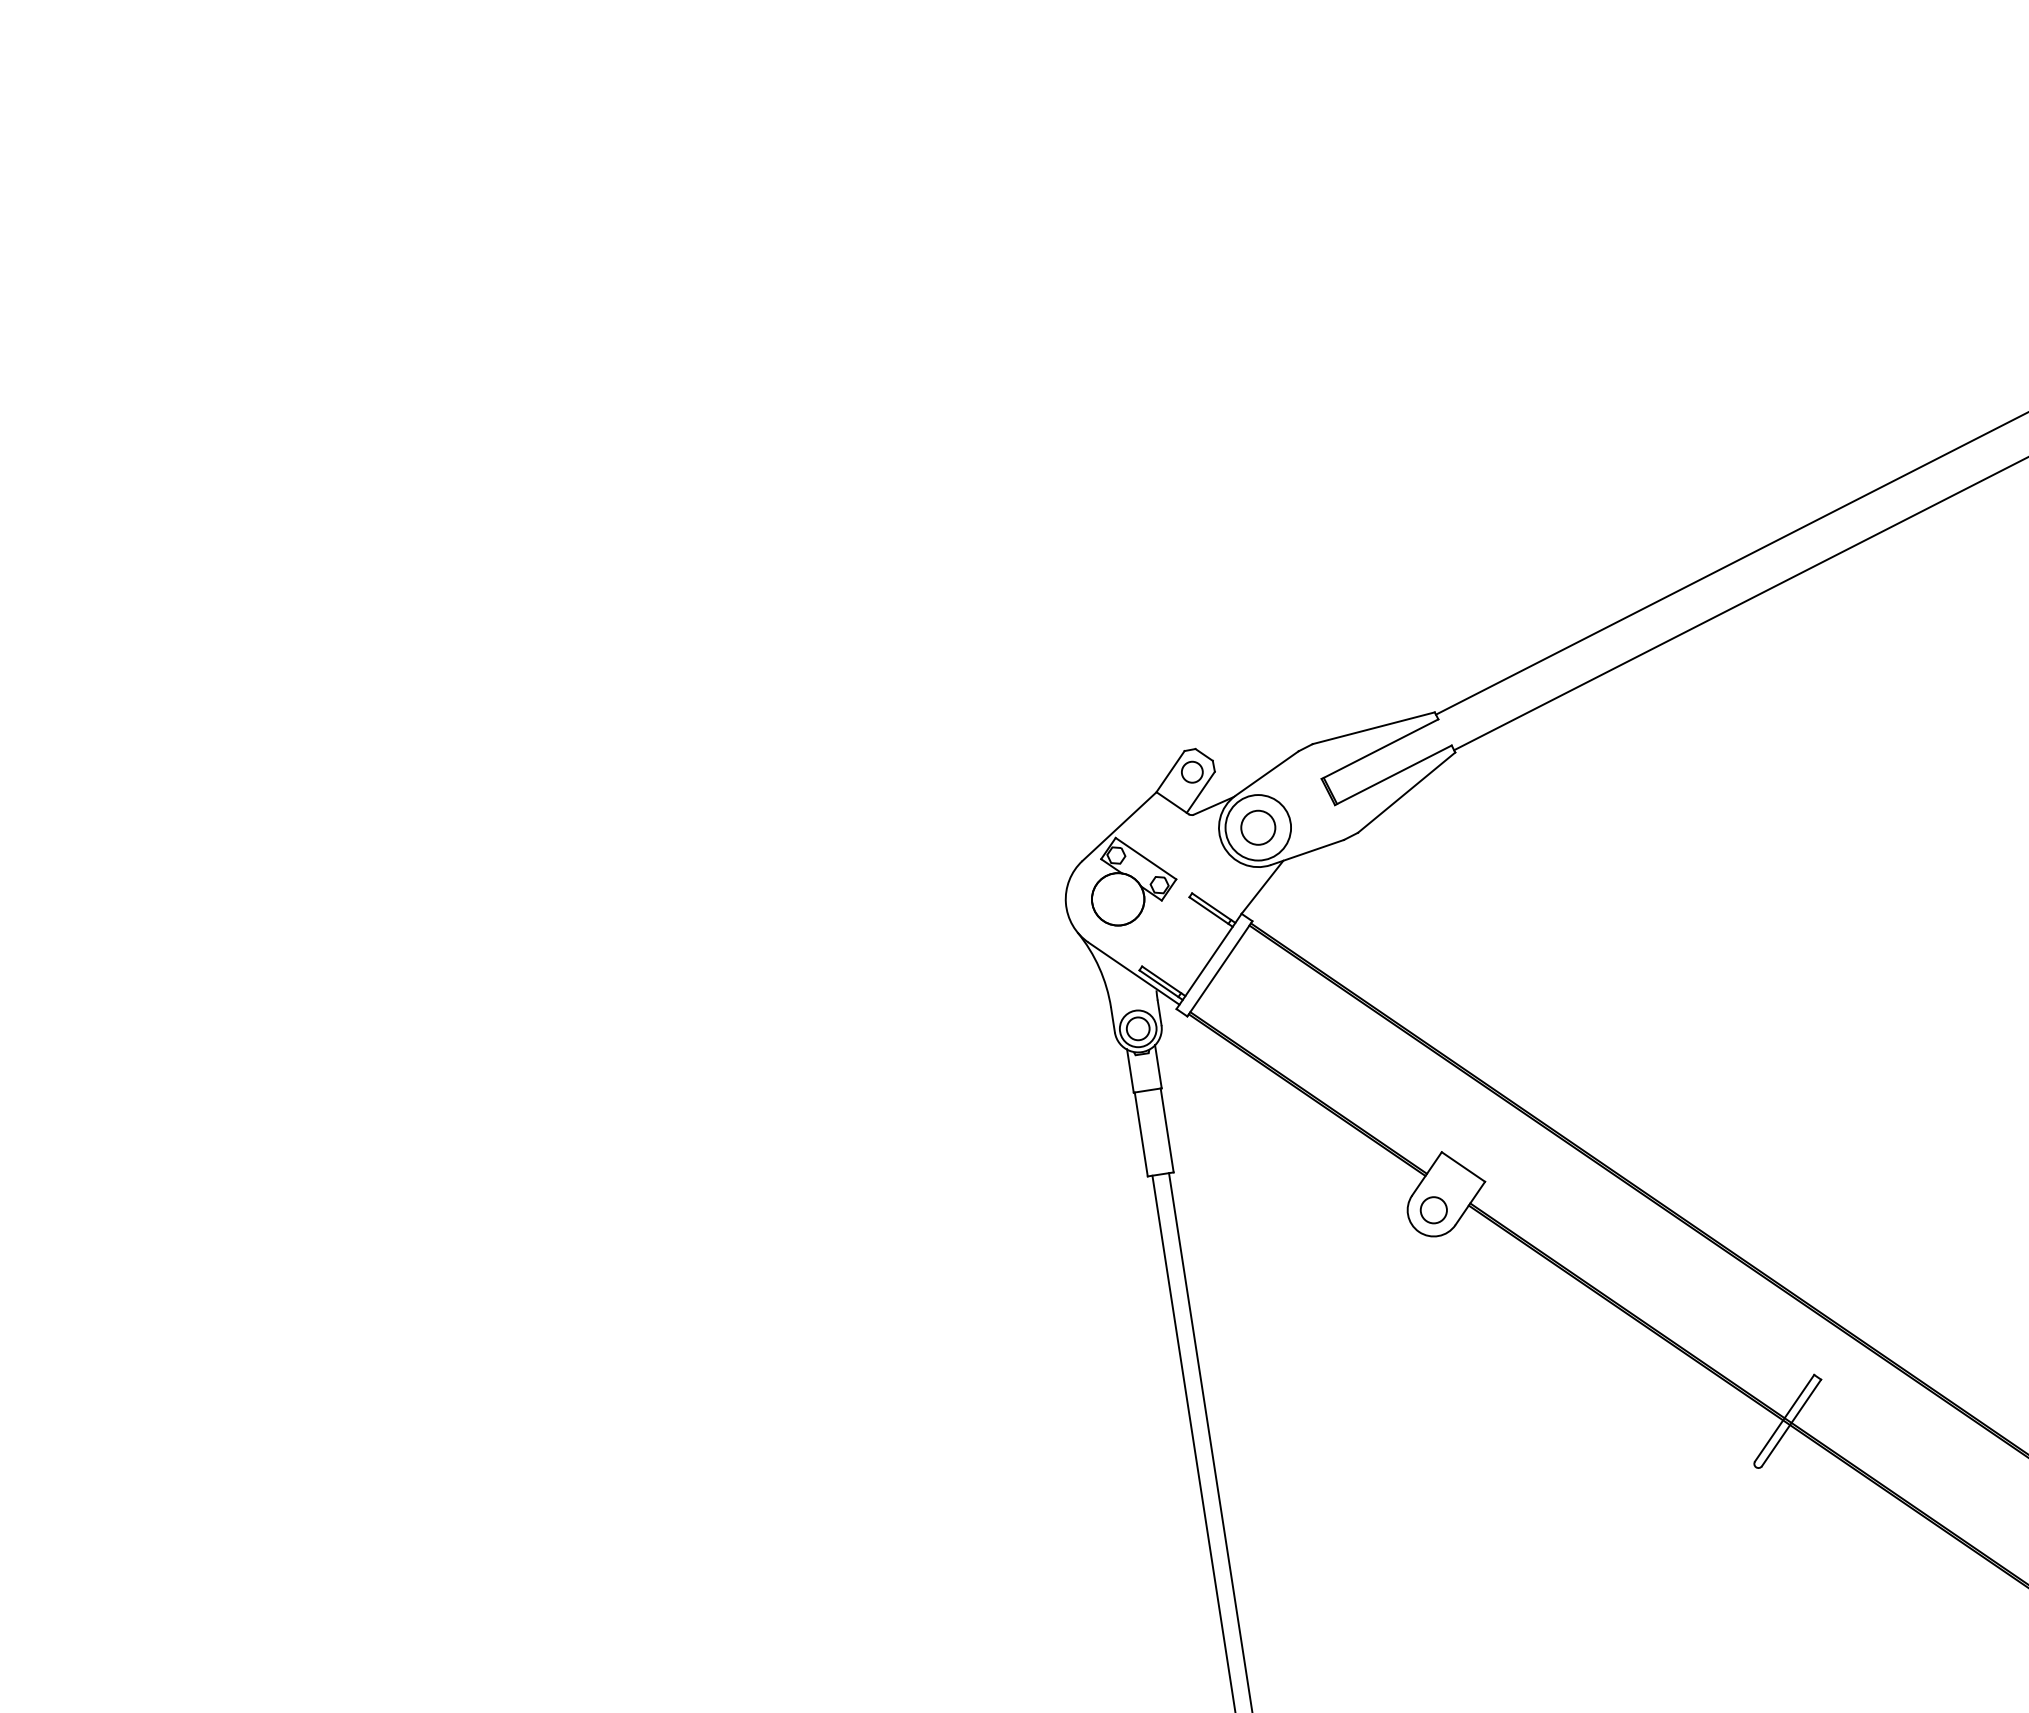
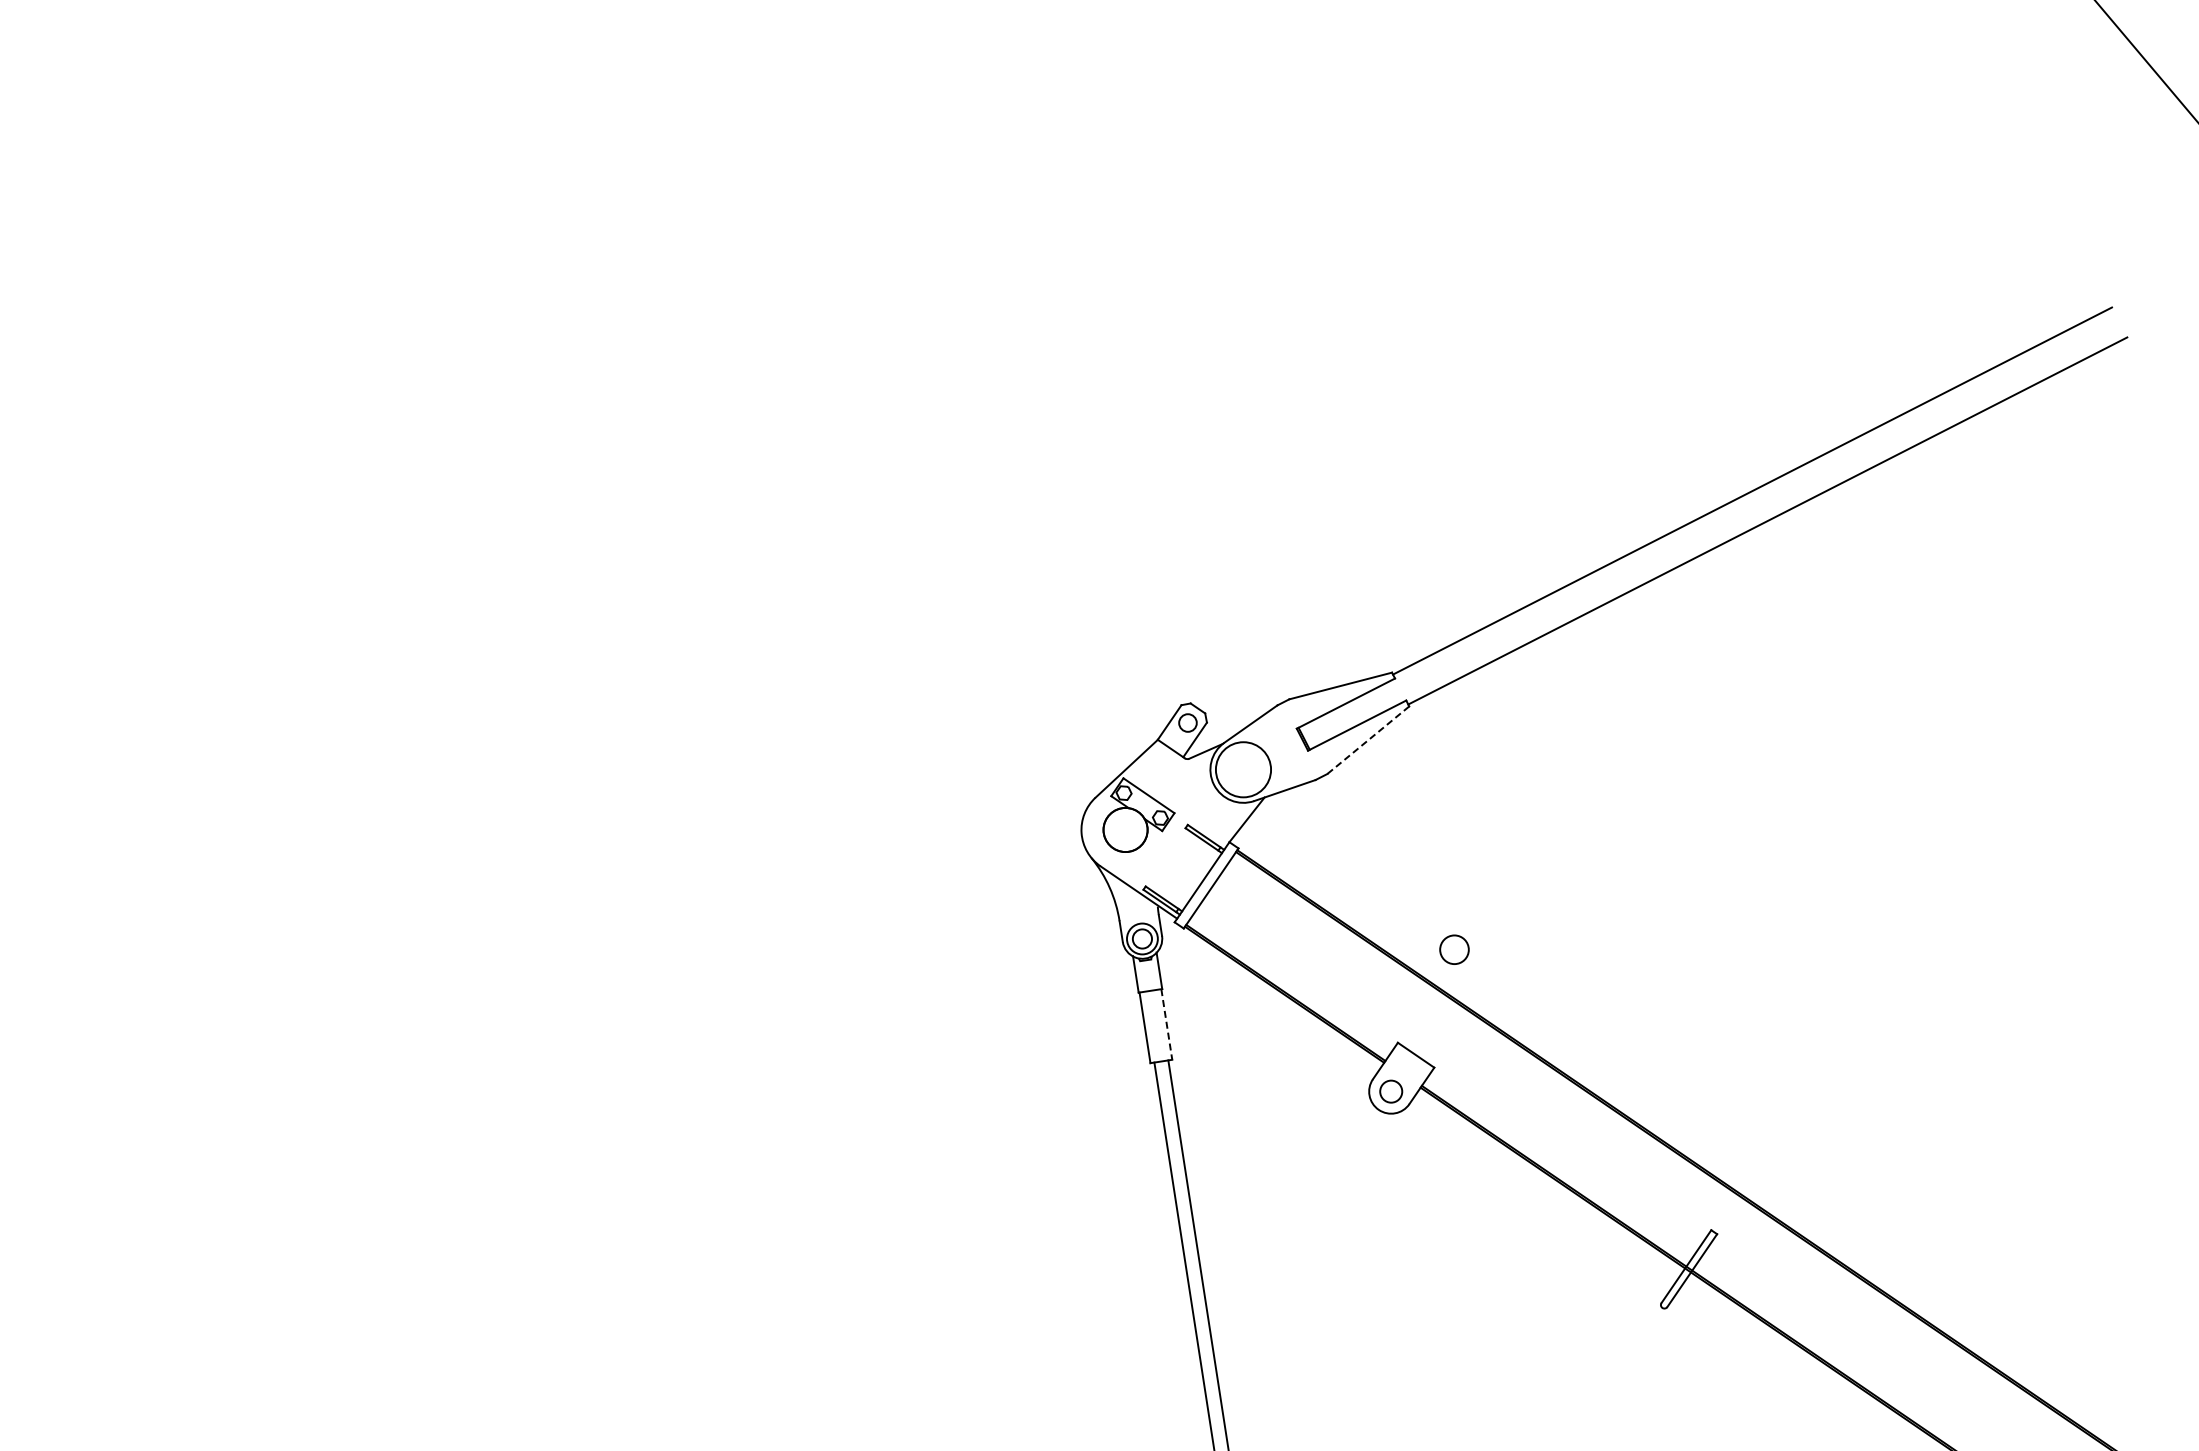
line: (1405, 792) -> (1367, 740), solid -> dashed
circle: (1258, 827) -> (1454, 949), moved
line: (1166, 1130) -> (1166, 1024), solid -> dashed

